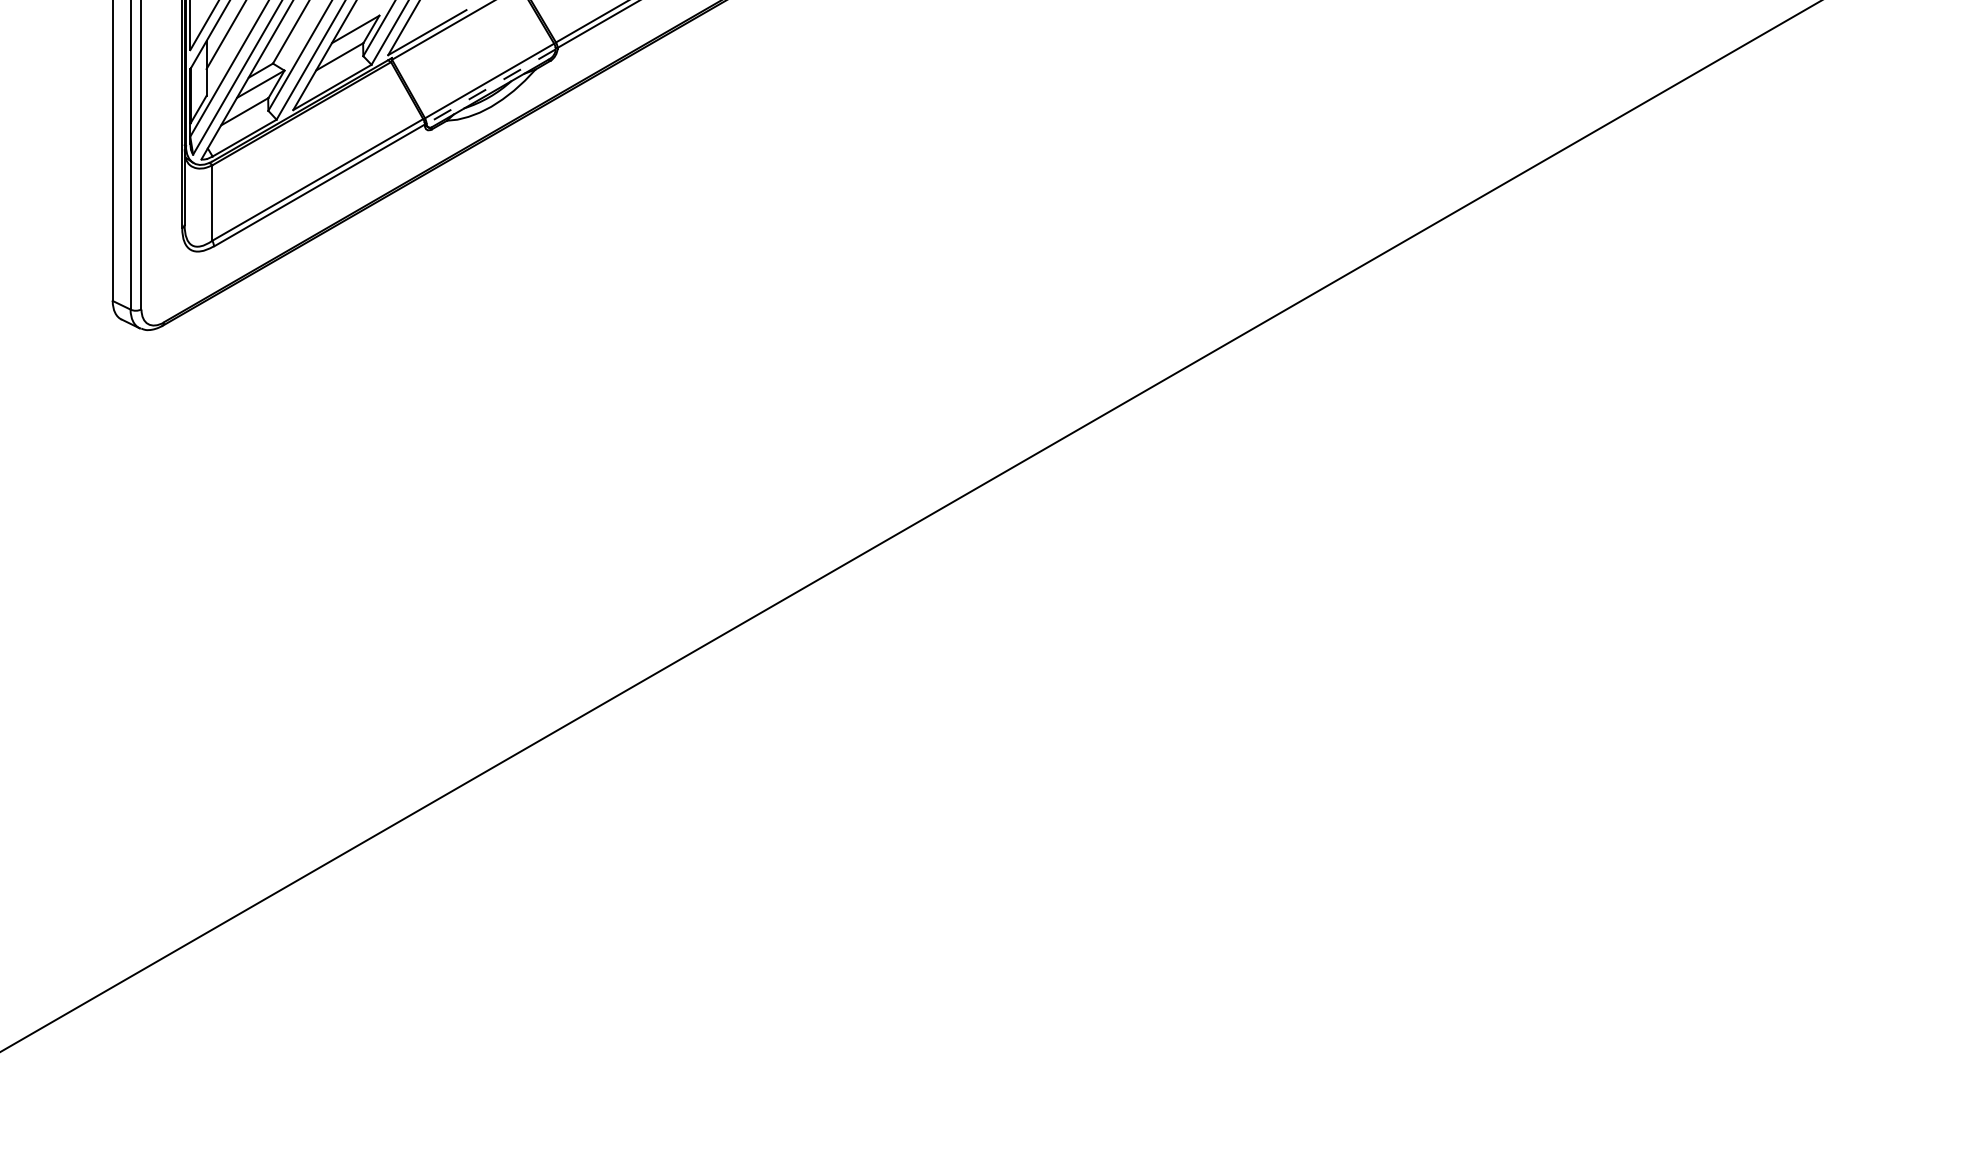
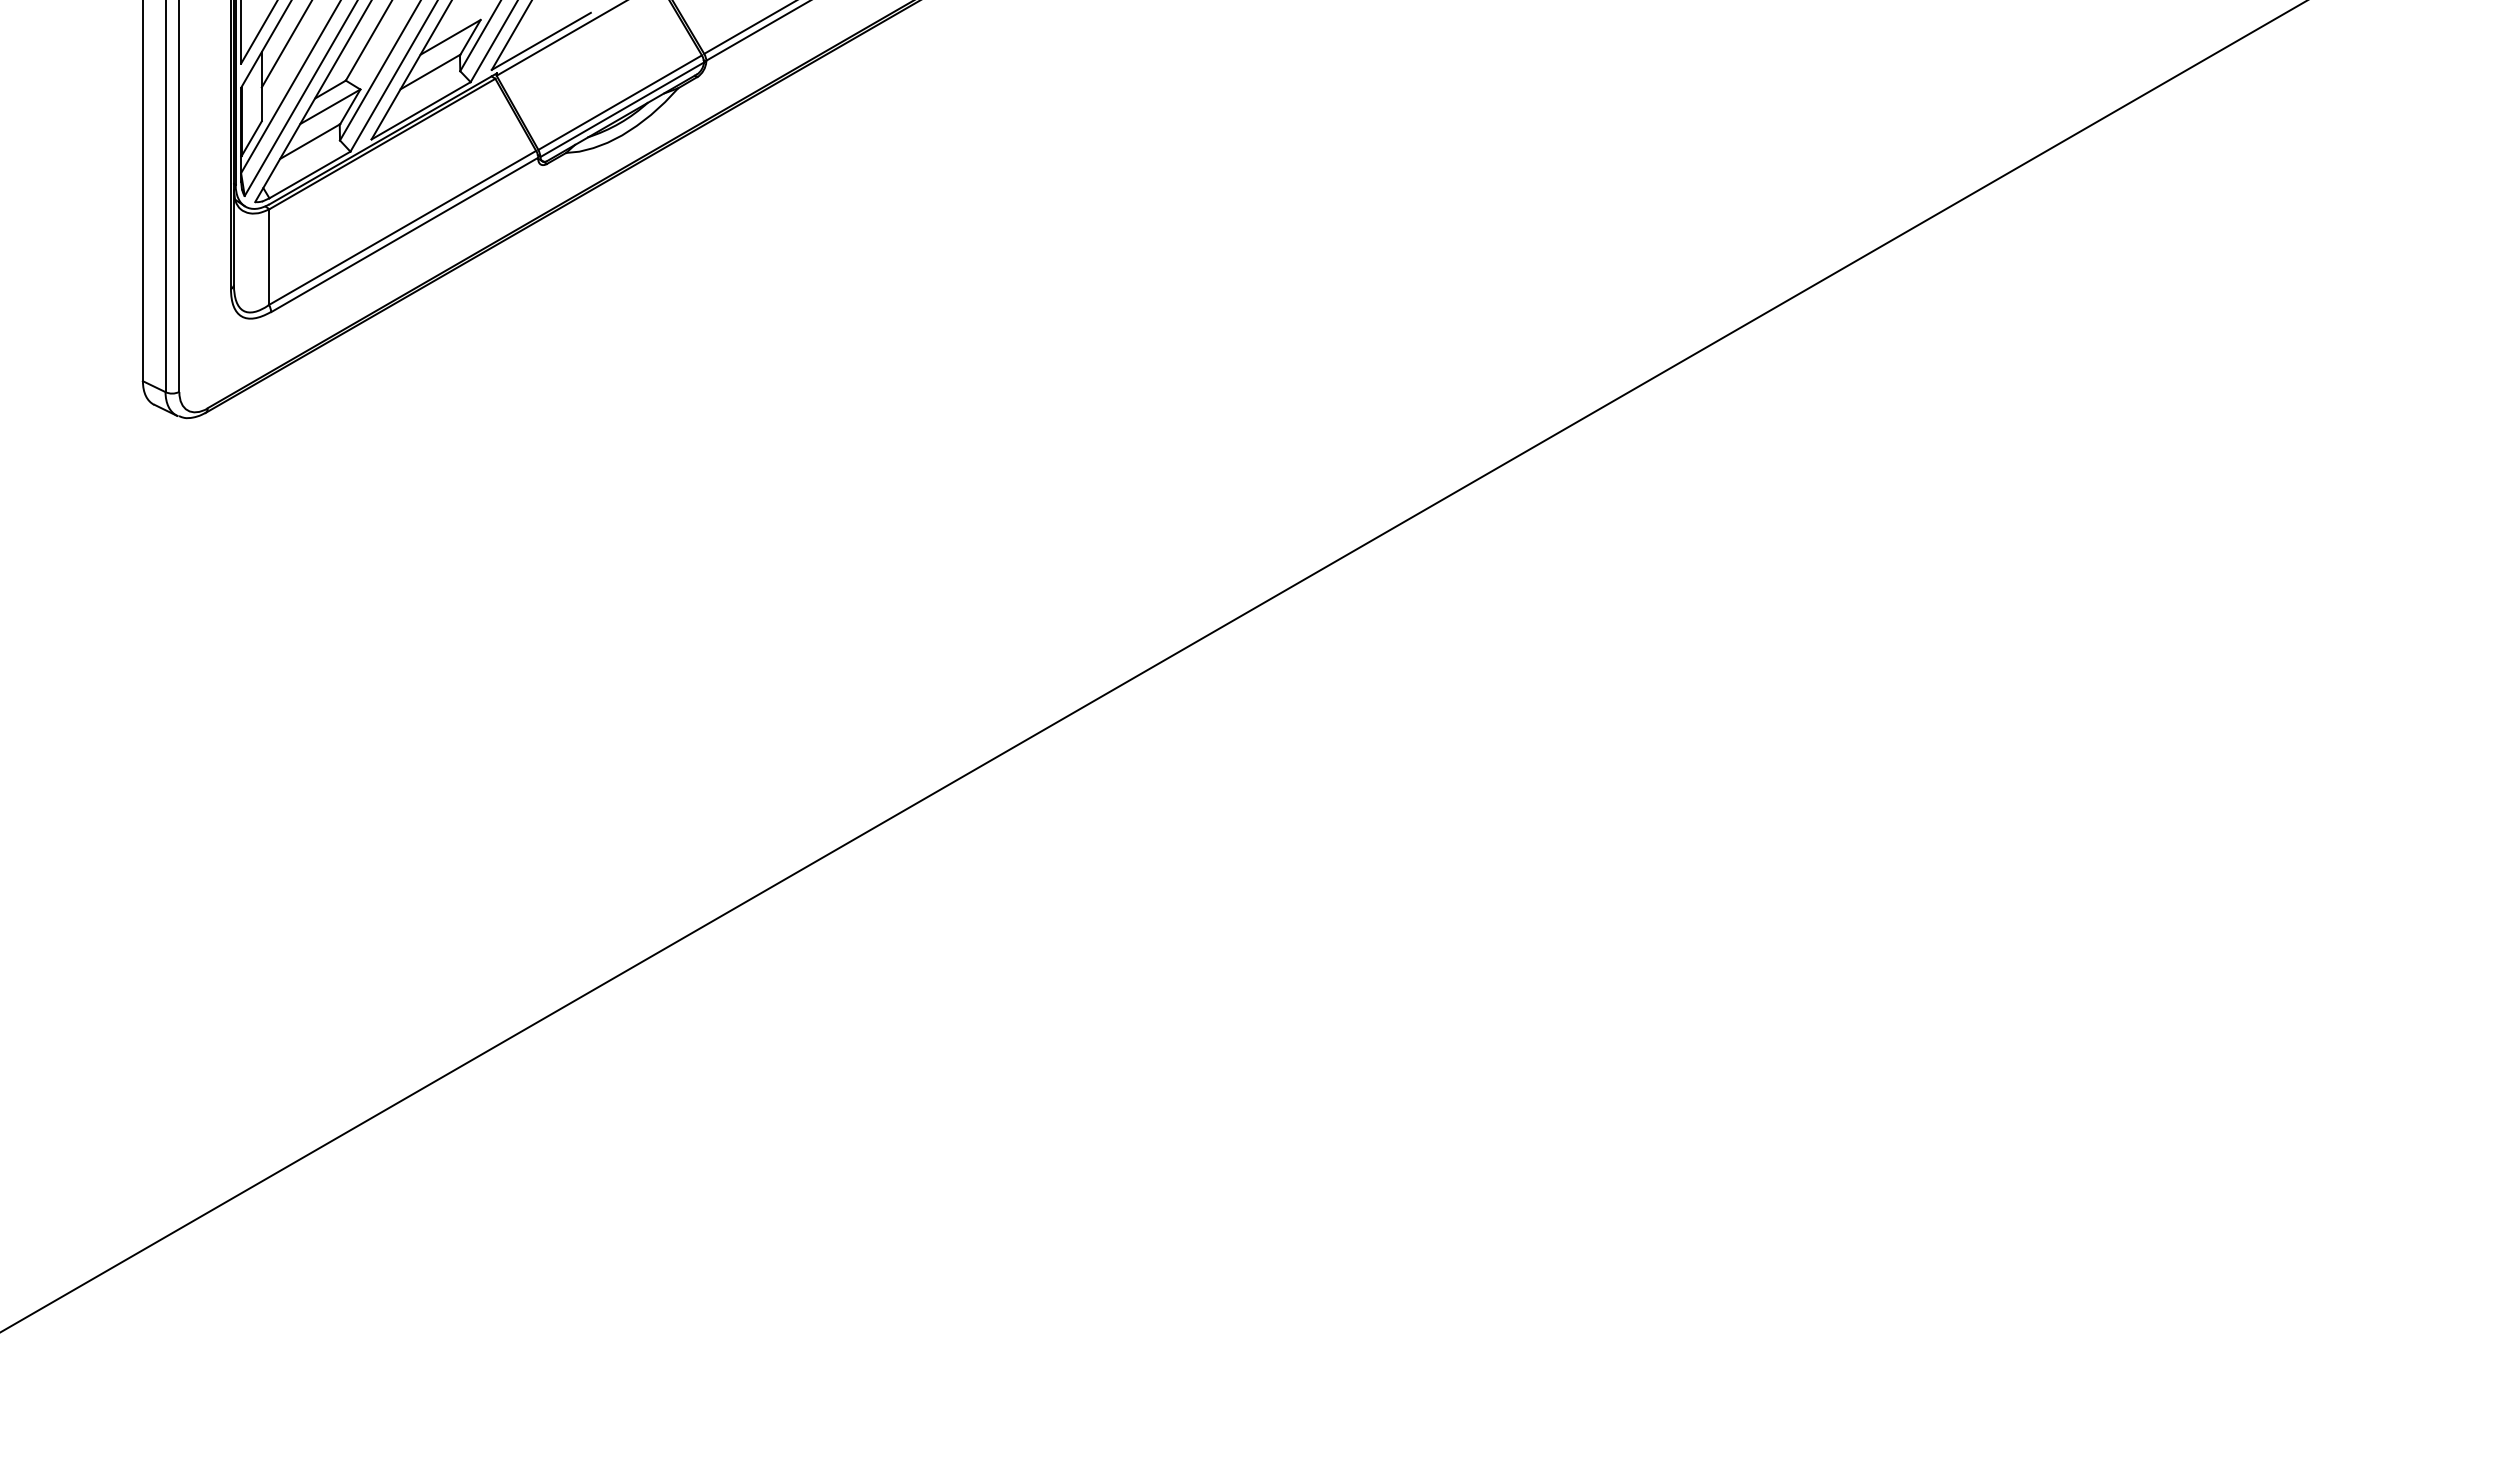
line: (490, 87) -> (621, 110), dashed -> solid

